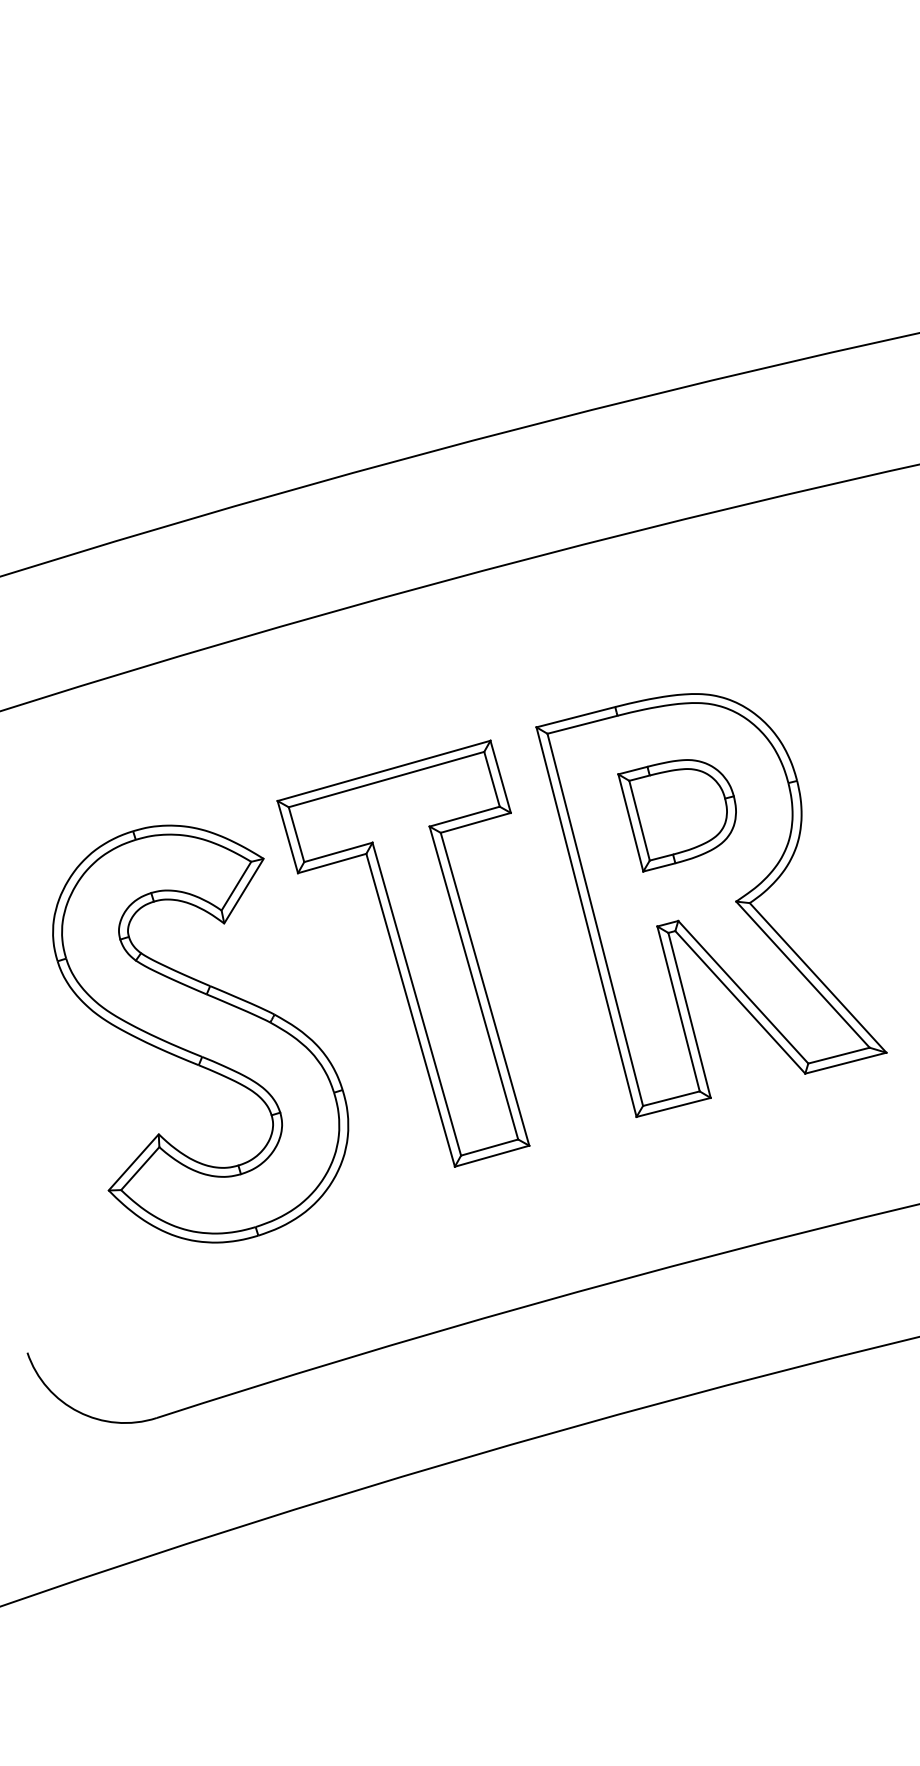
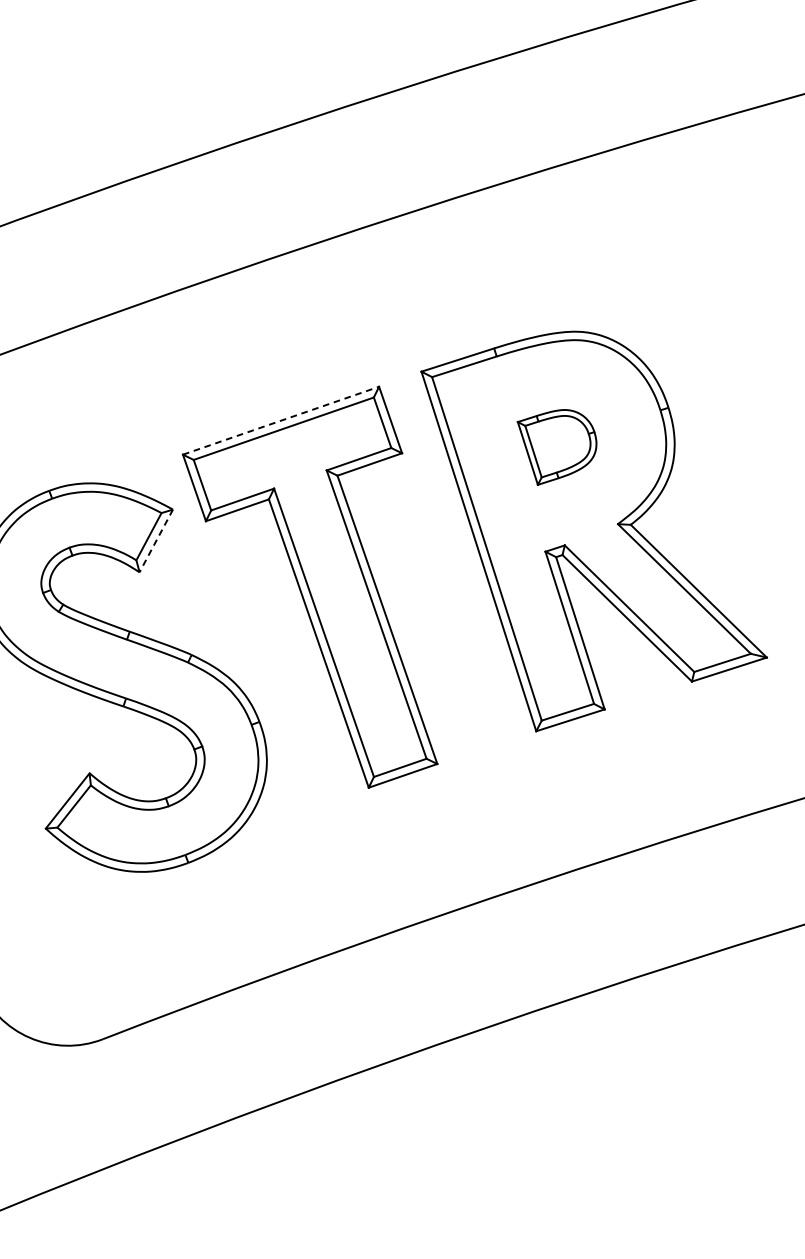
line: (384, 770) -> (281, 420), solid -> dashed
part: (676, 815) -> (557, 446), size x0.7
line: (243, 891) -> (155, 541), solid -> dashed

